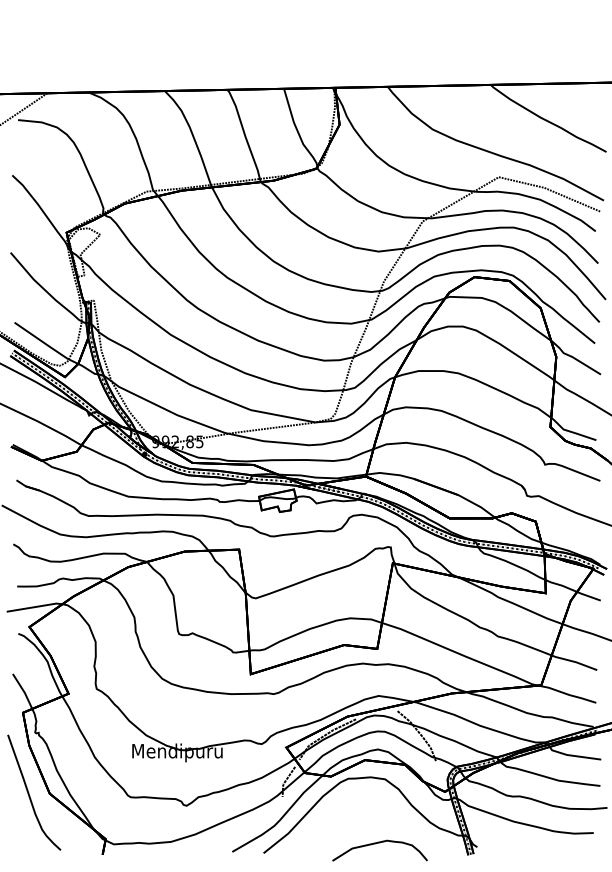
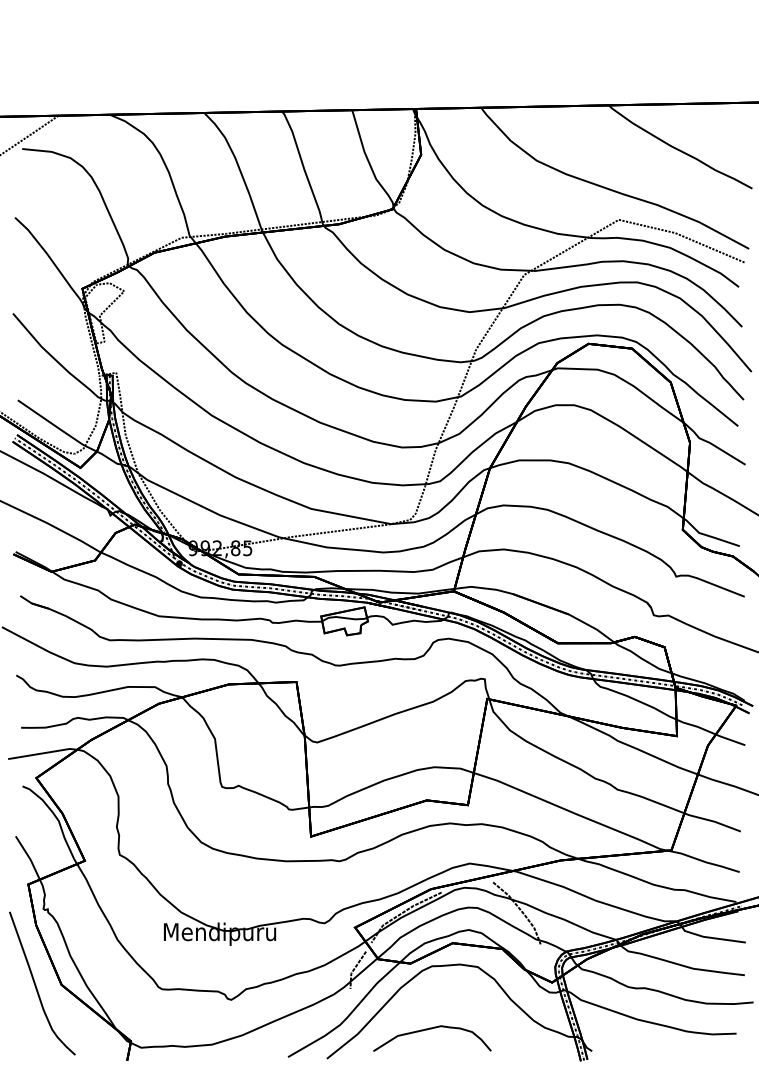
curve: (379, 843) -> (431, 1029), moved

